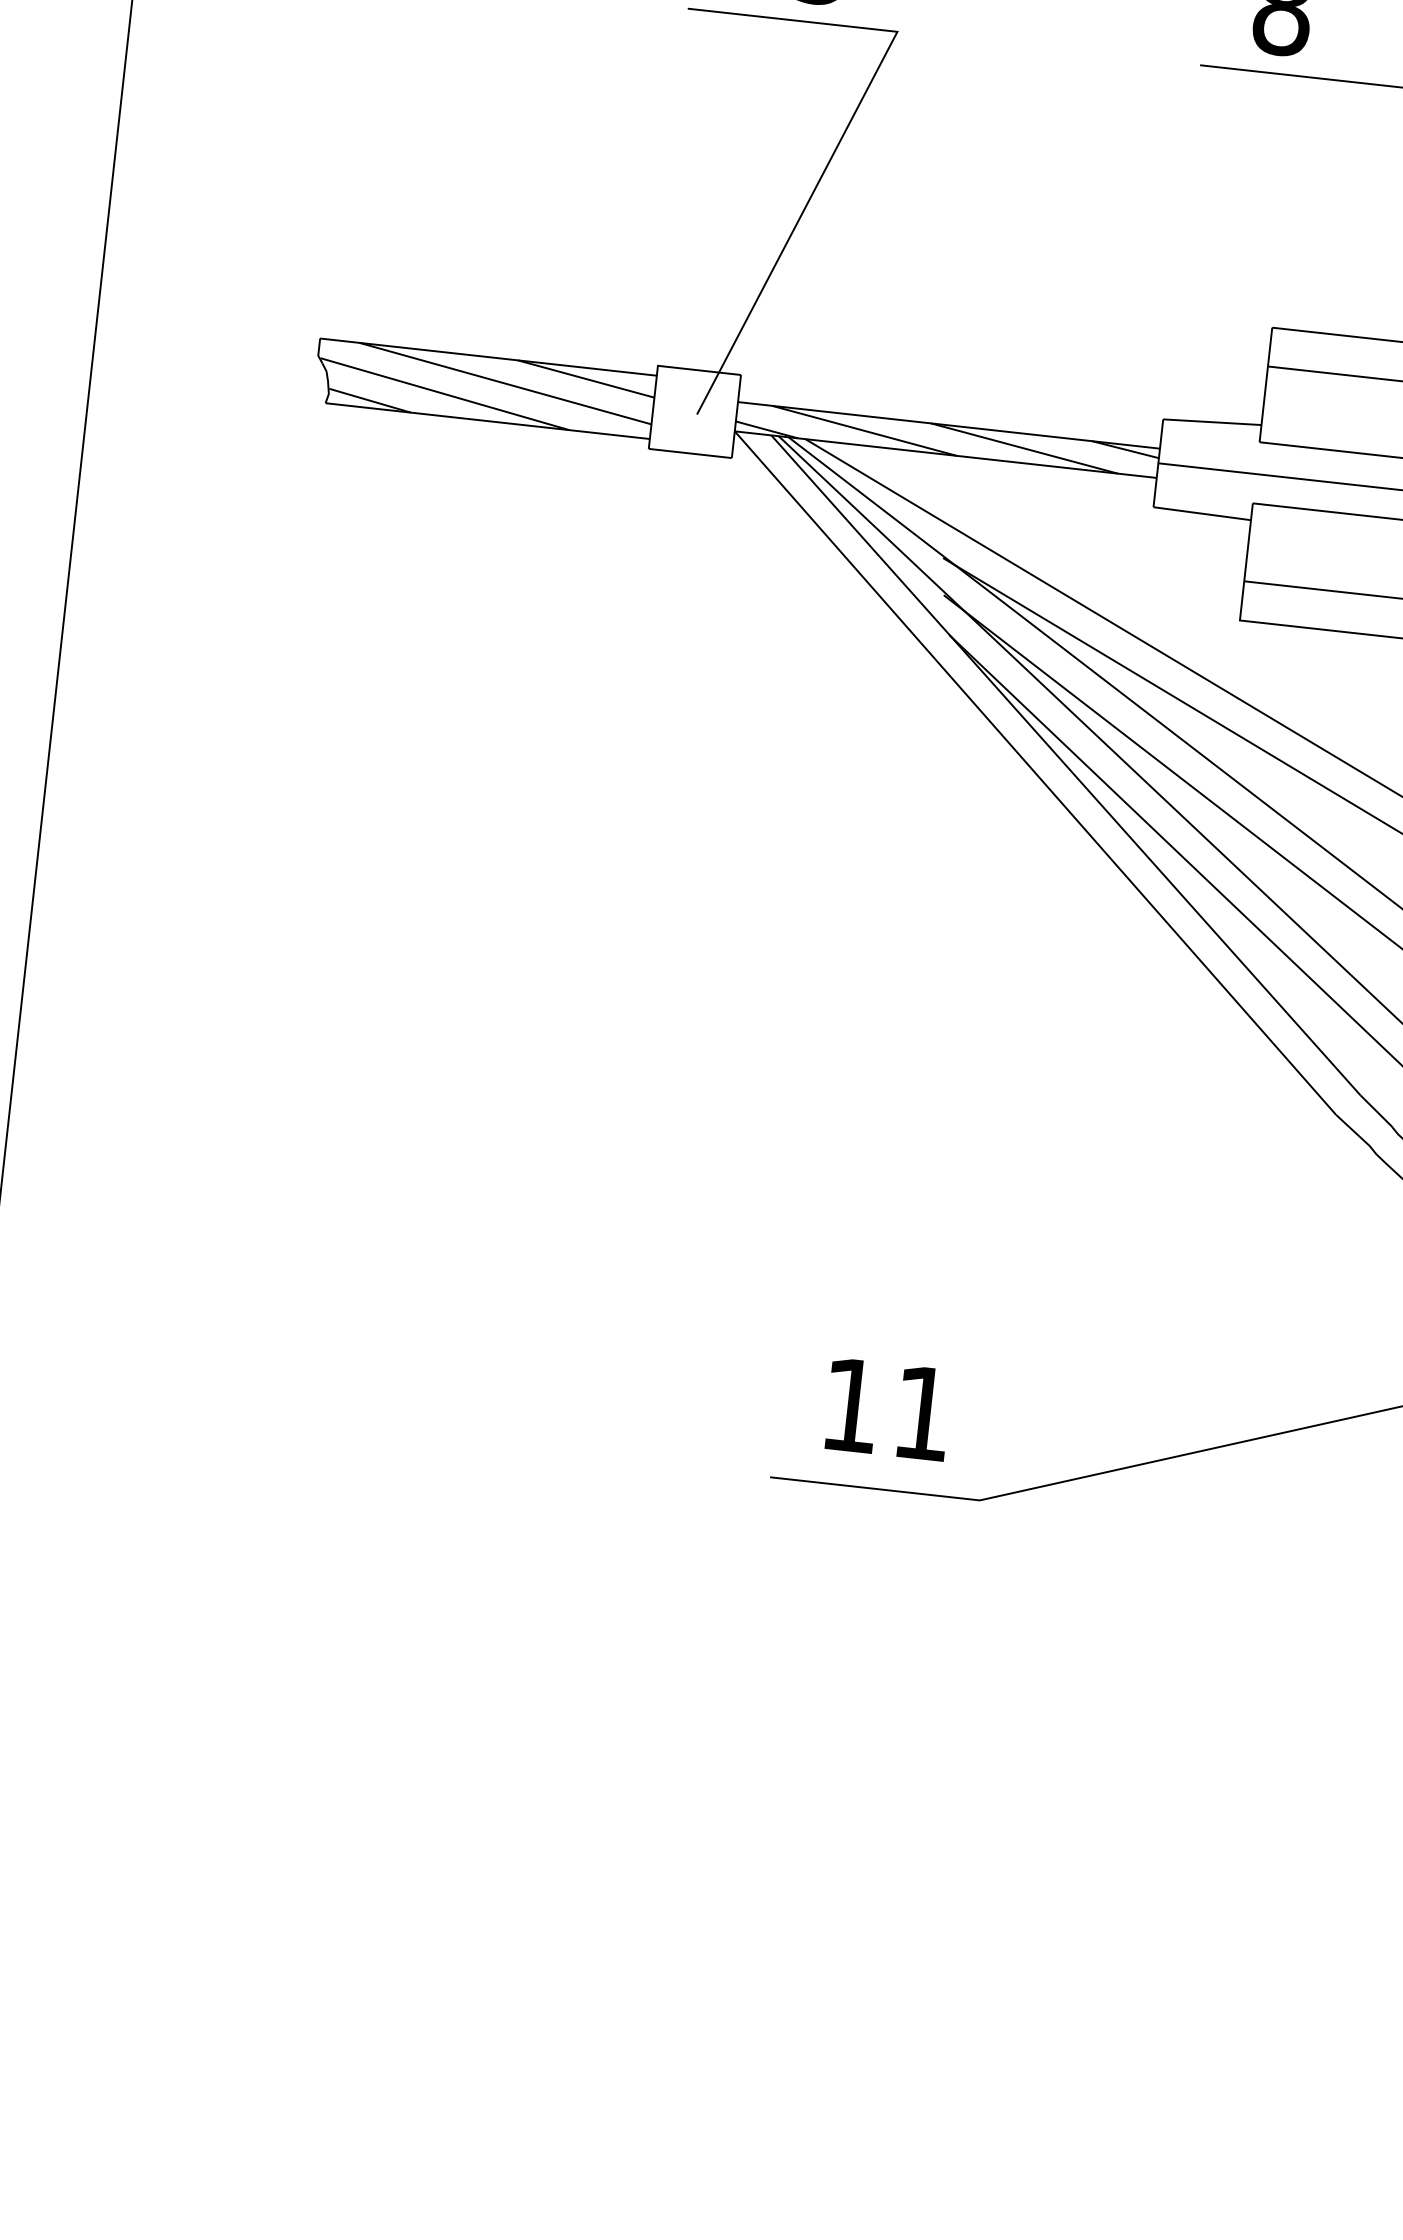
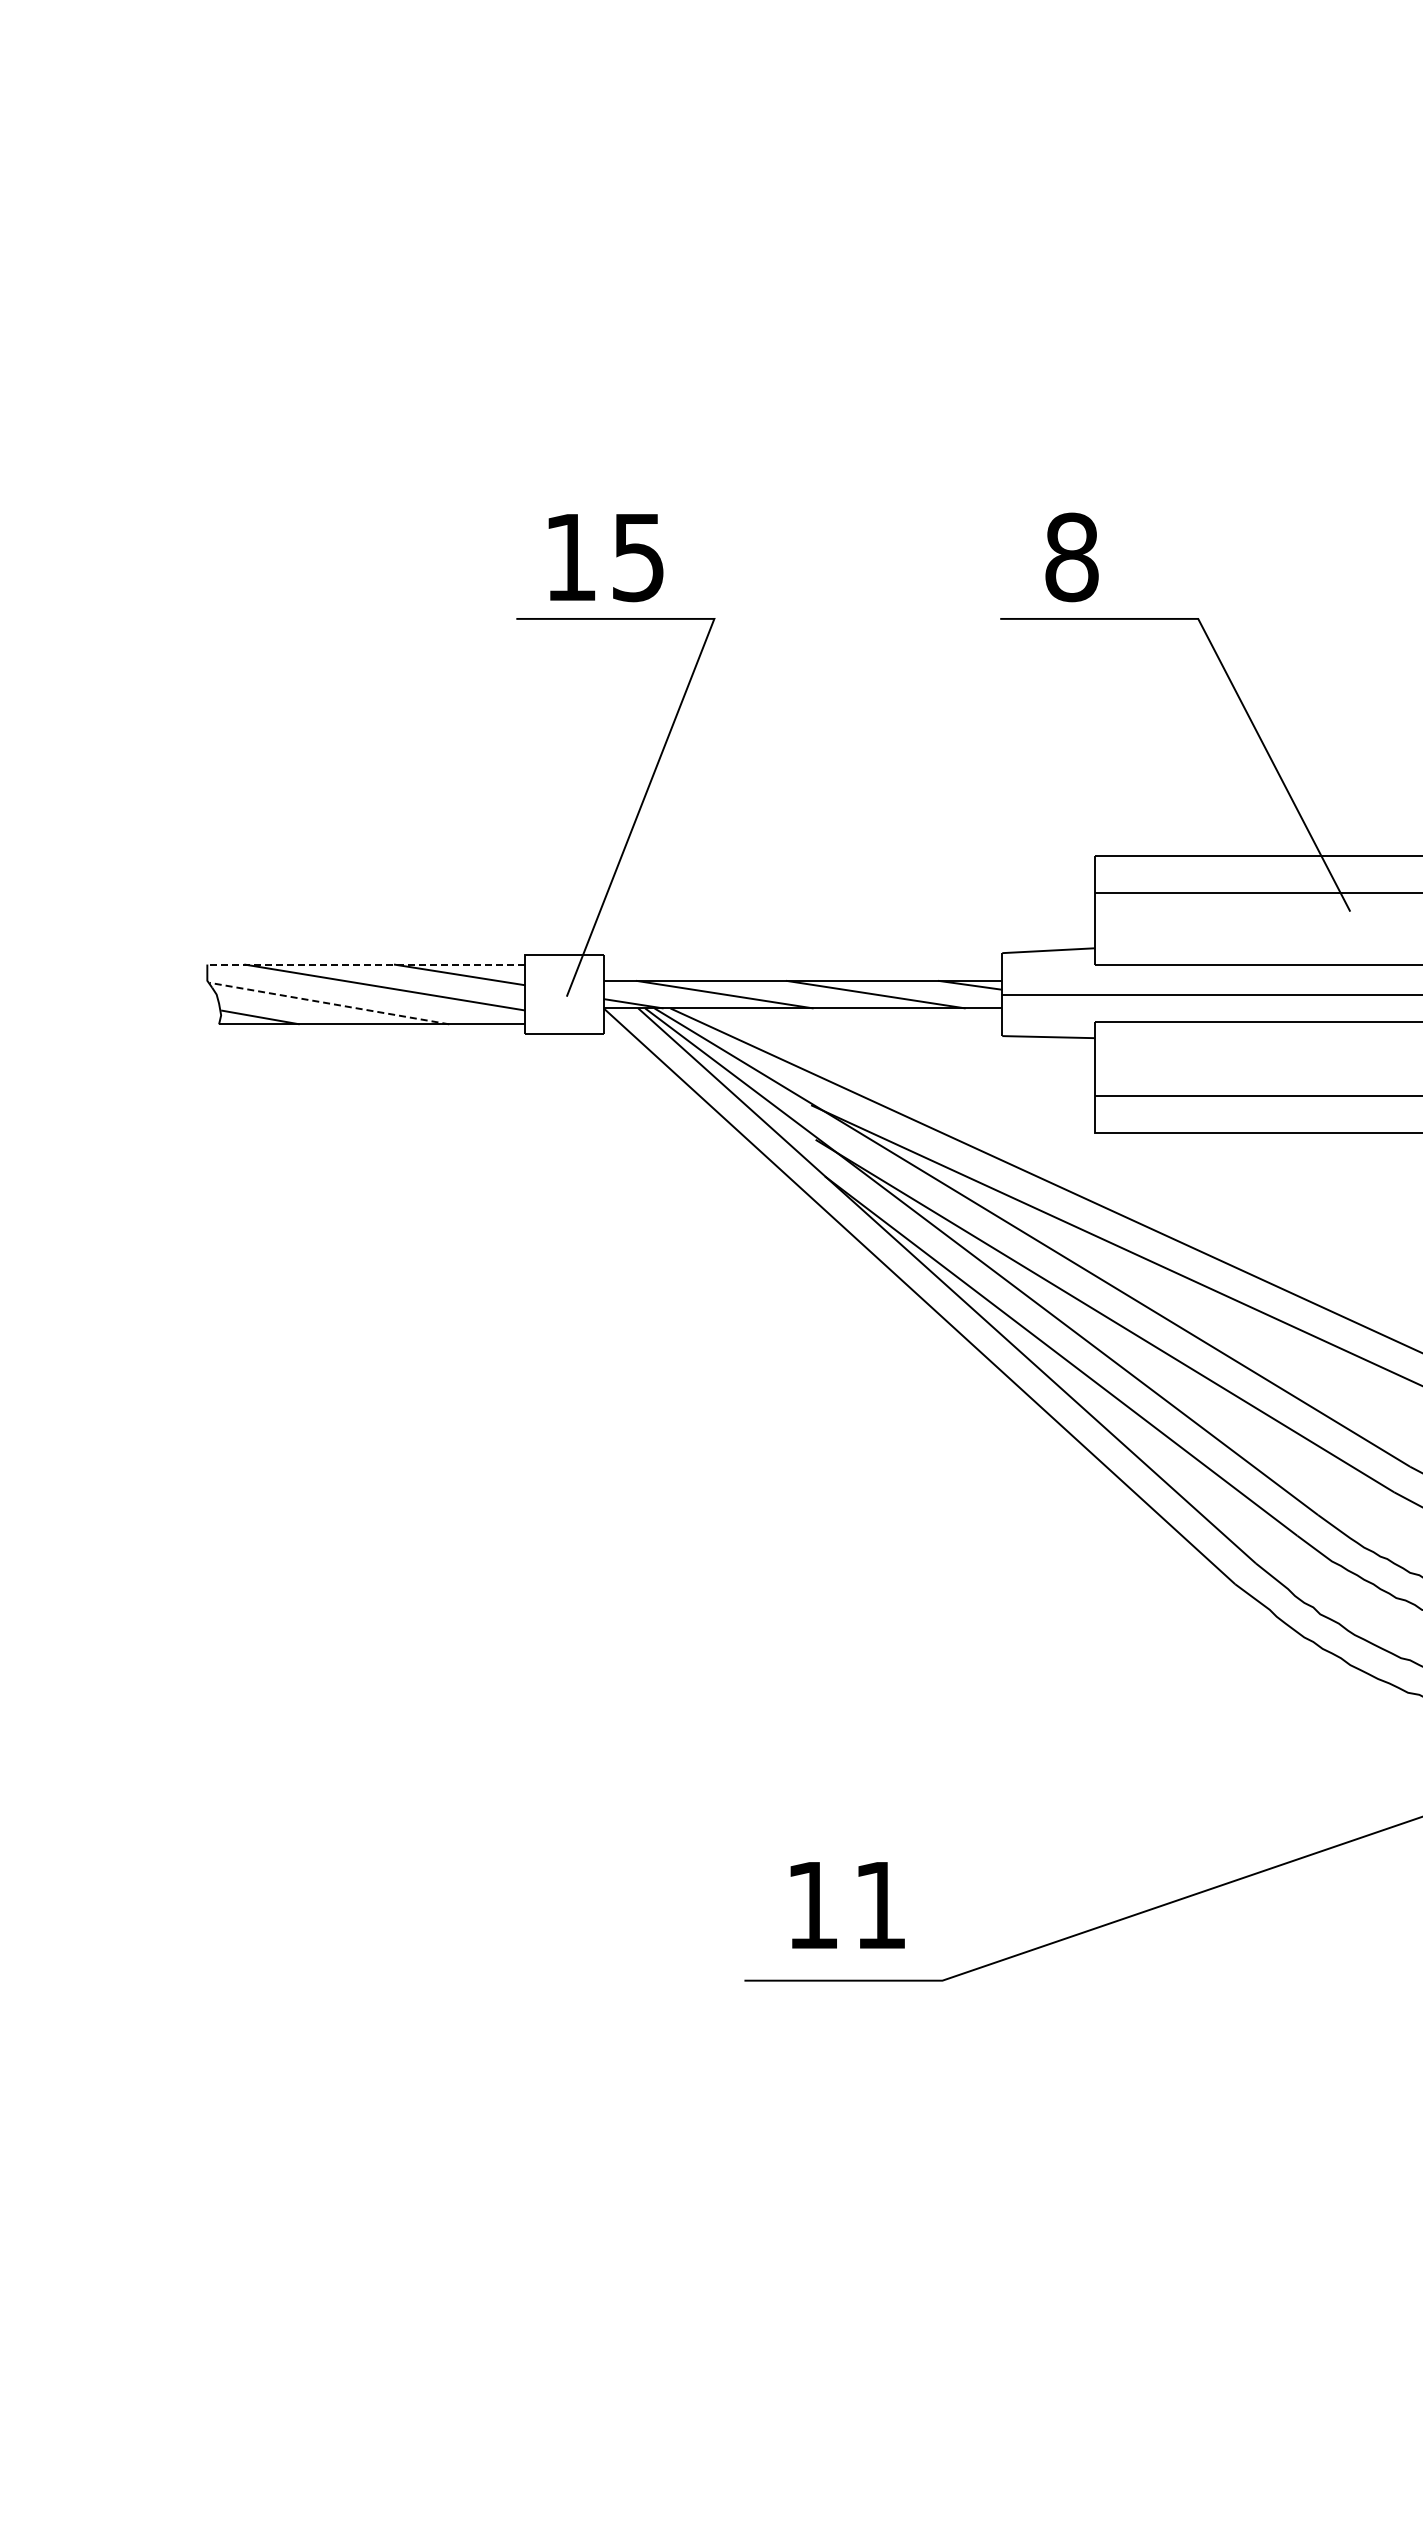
line: (488, 357) -> (366, 964), solid -> dashed
line: (444, 394) -> (329, 1003), solid -> dashed

